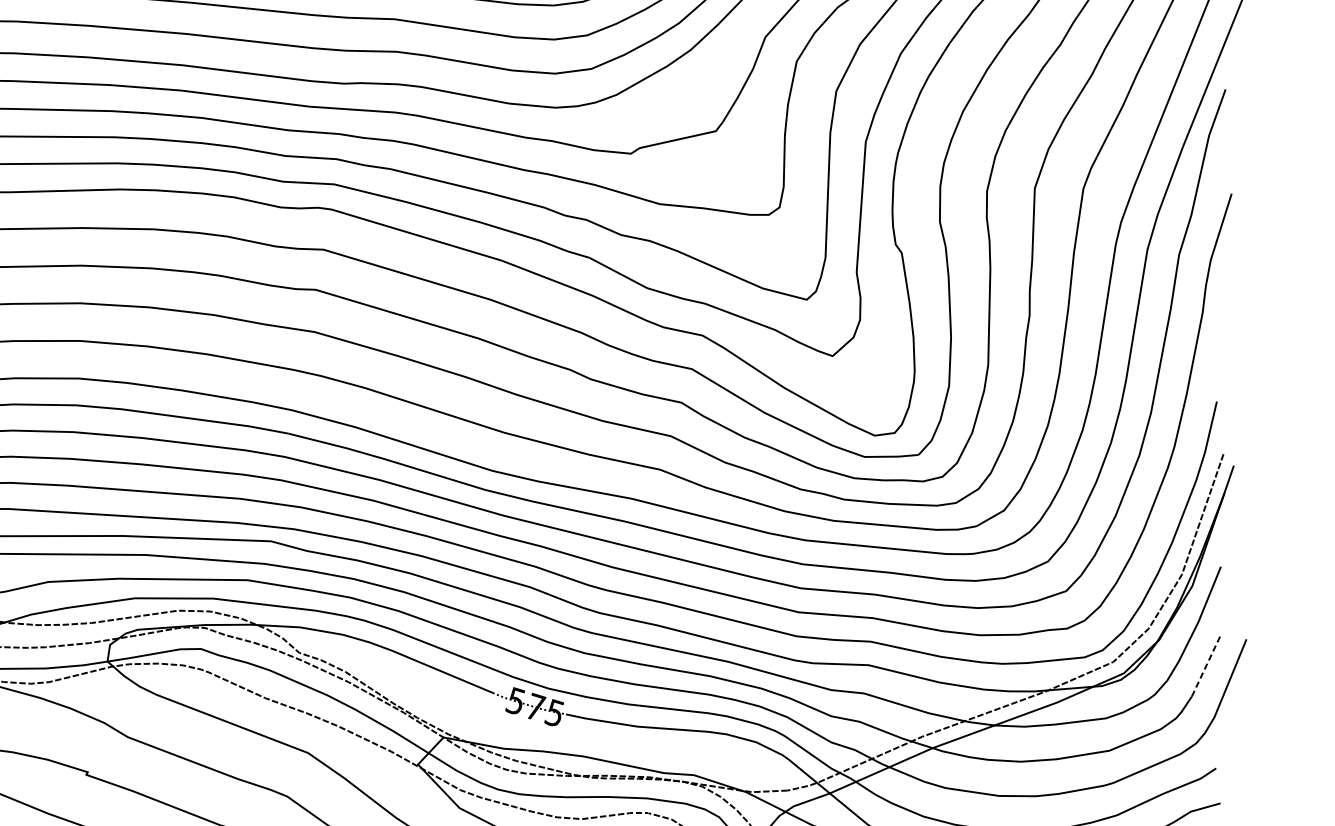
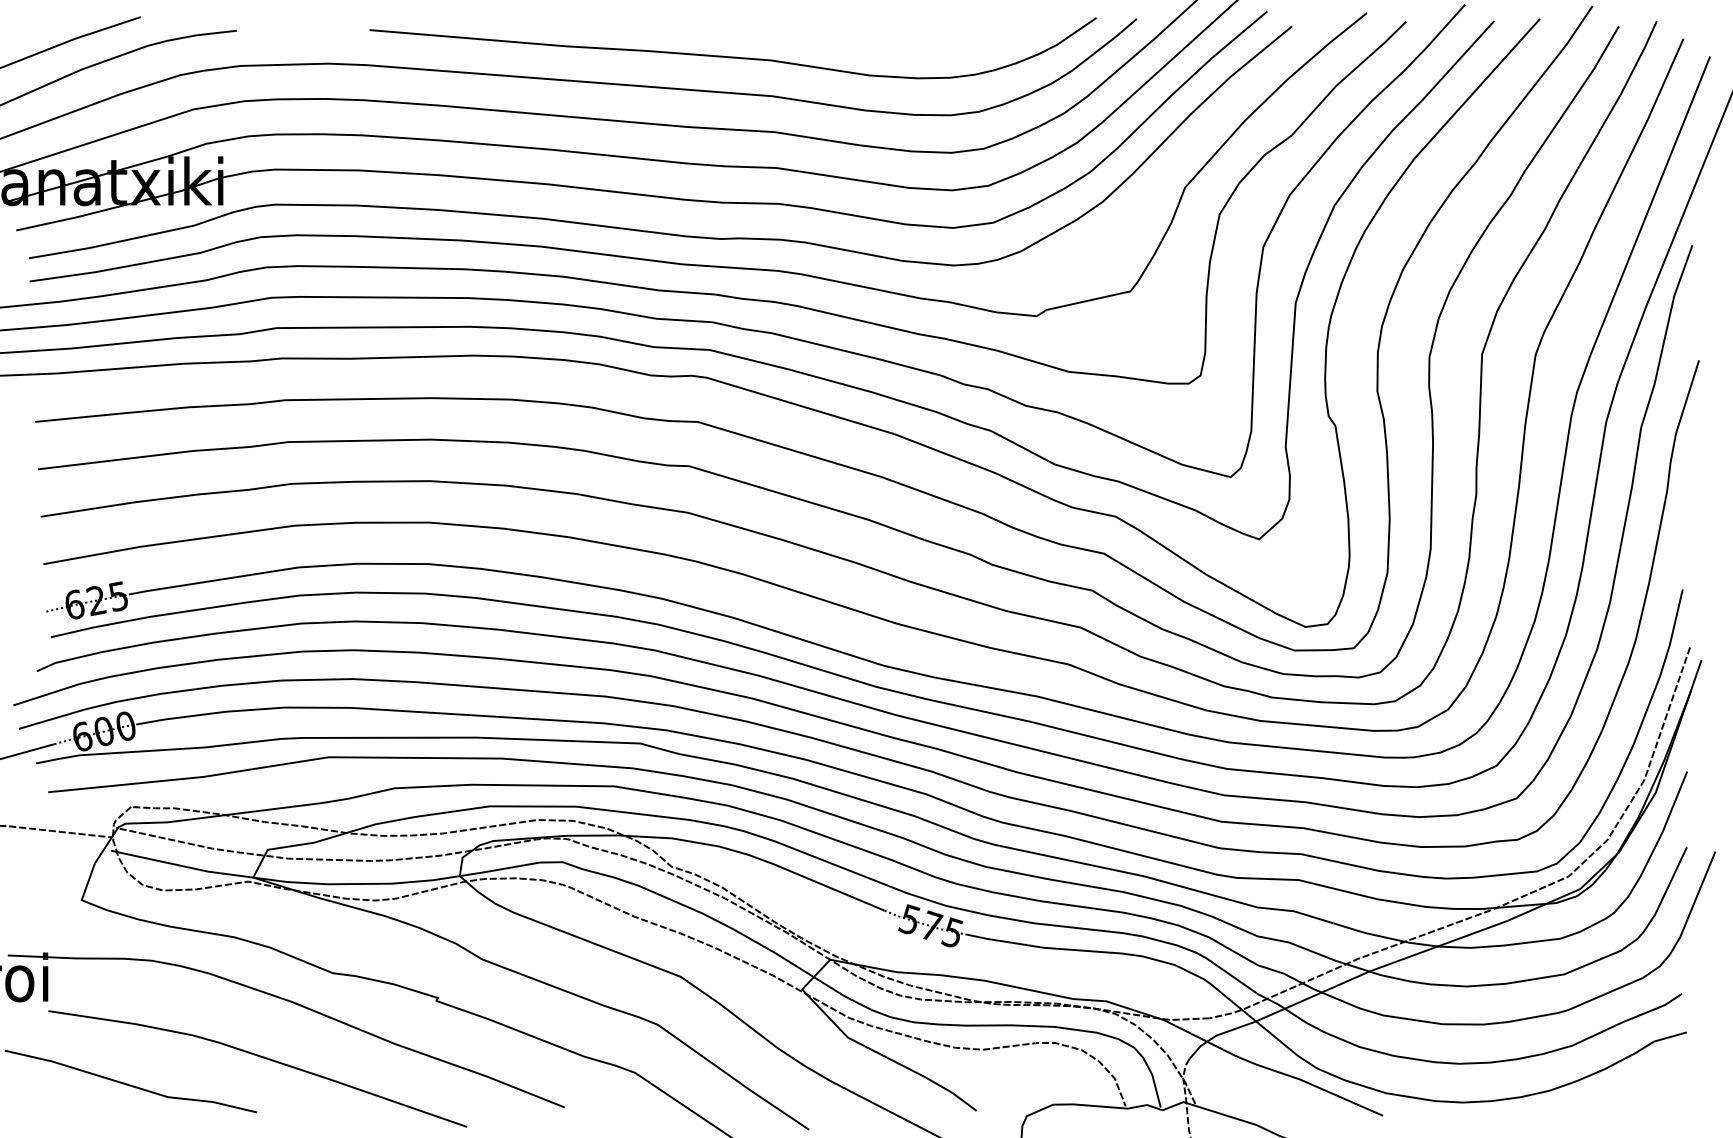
line: (1206, 665) -> (1671, 880), dashed -> solid

